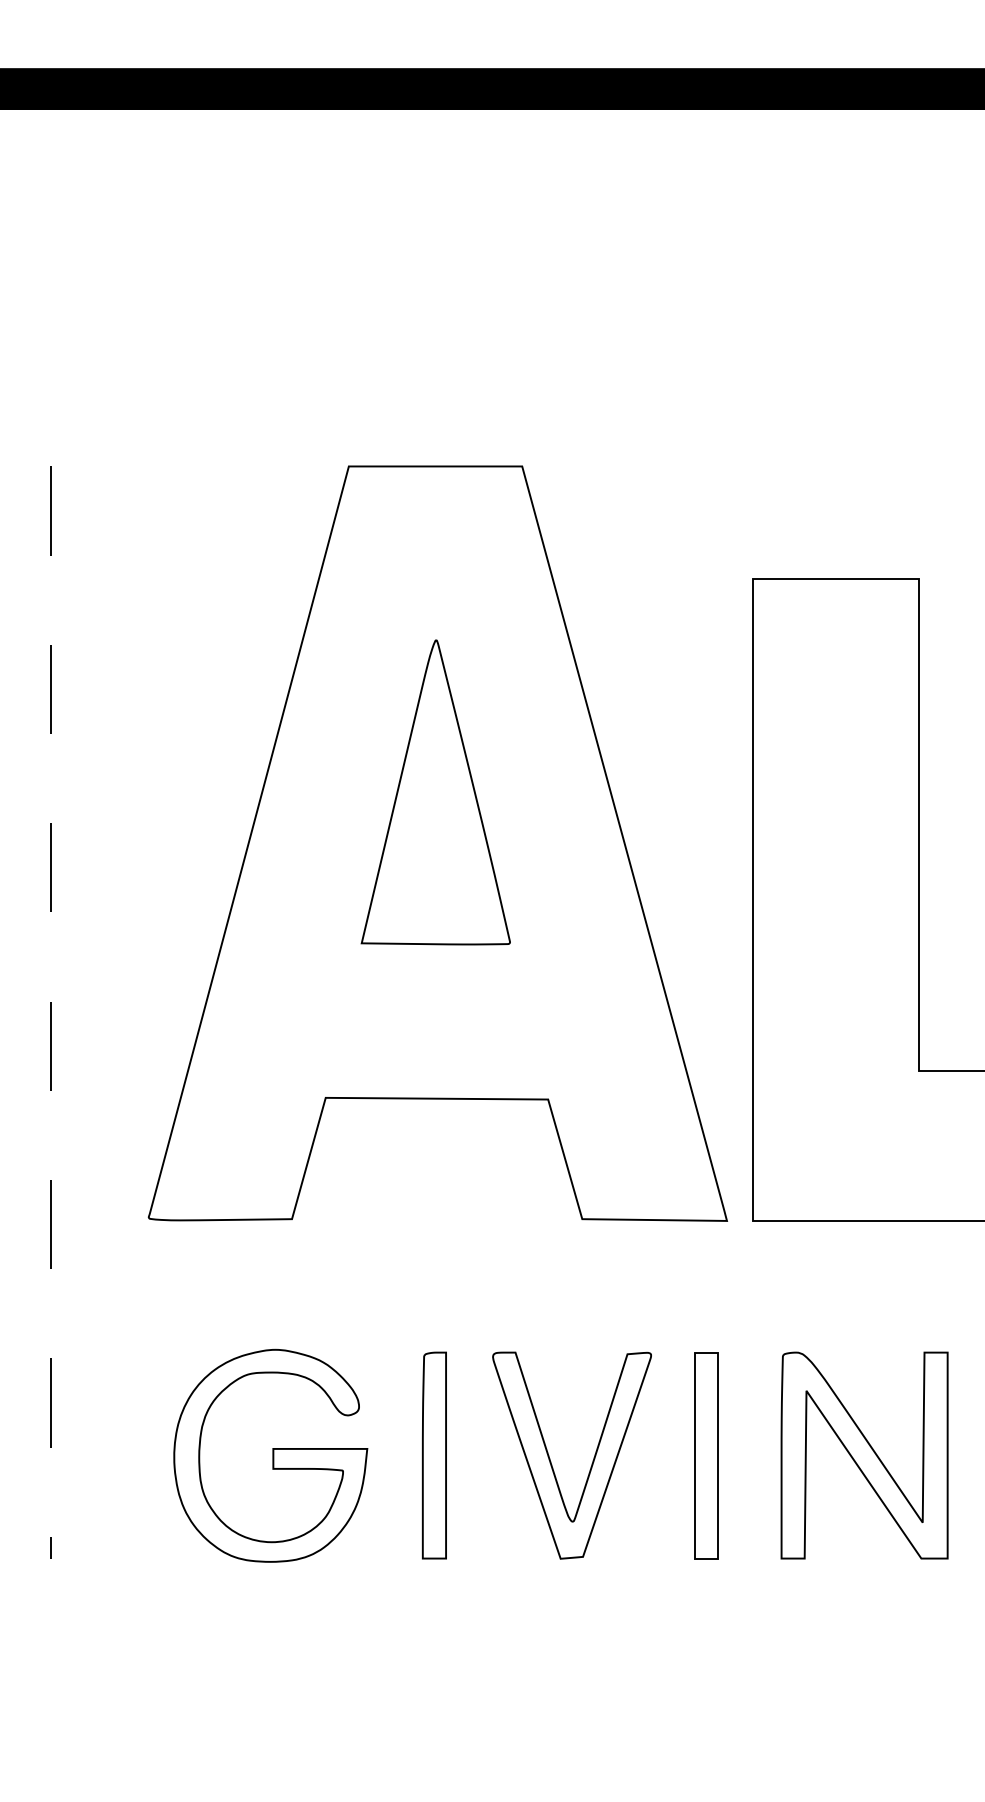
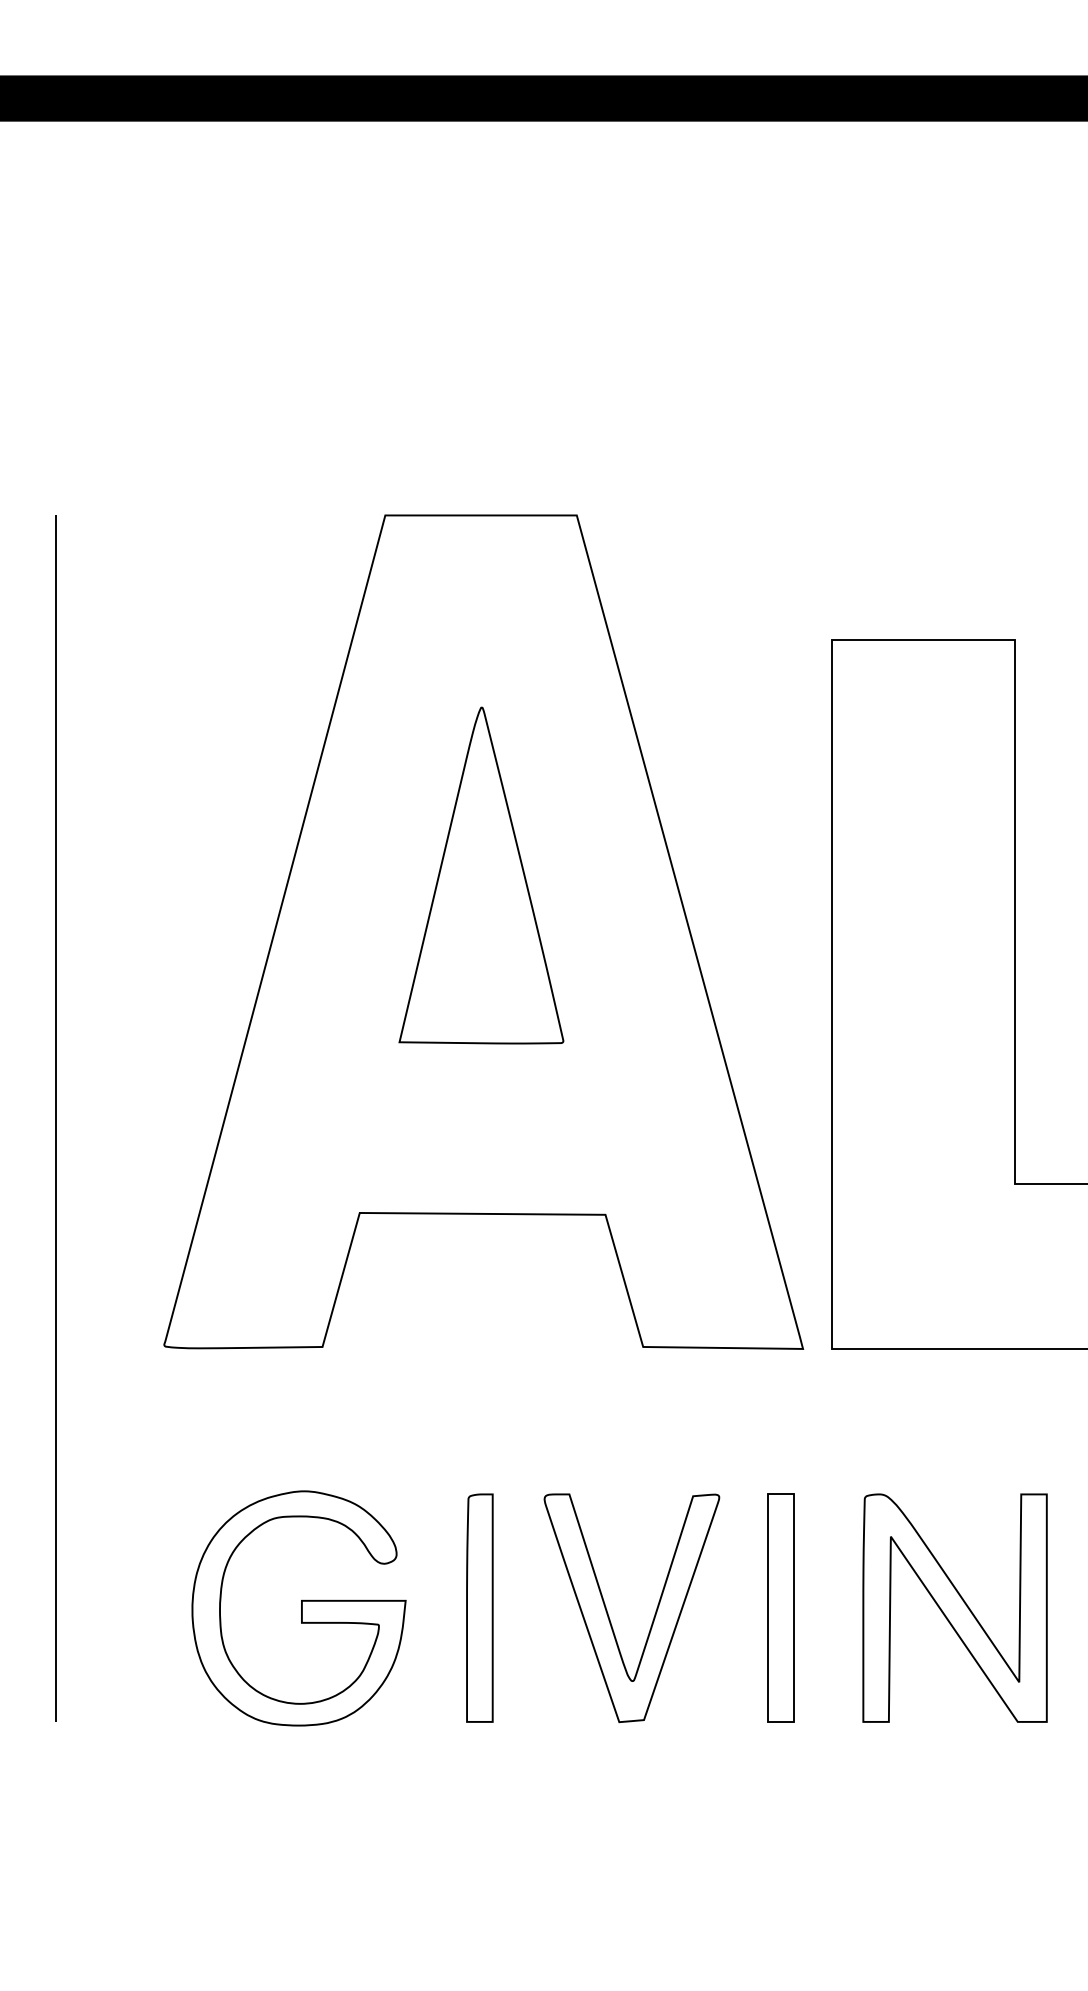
line: (50, 1013) -> (55, 1119), dashed -> solid

